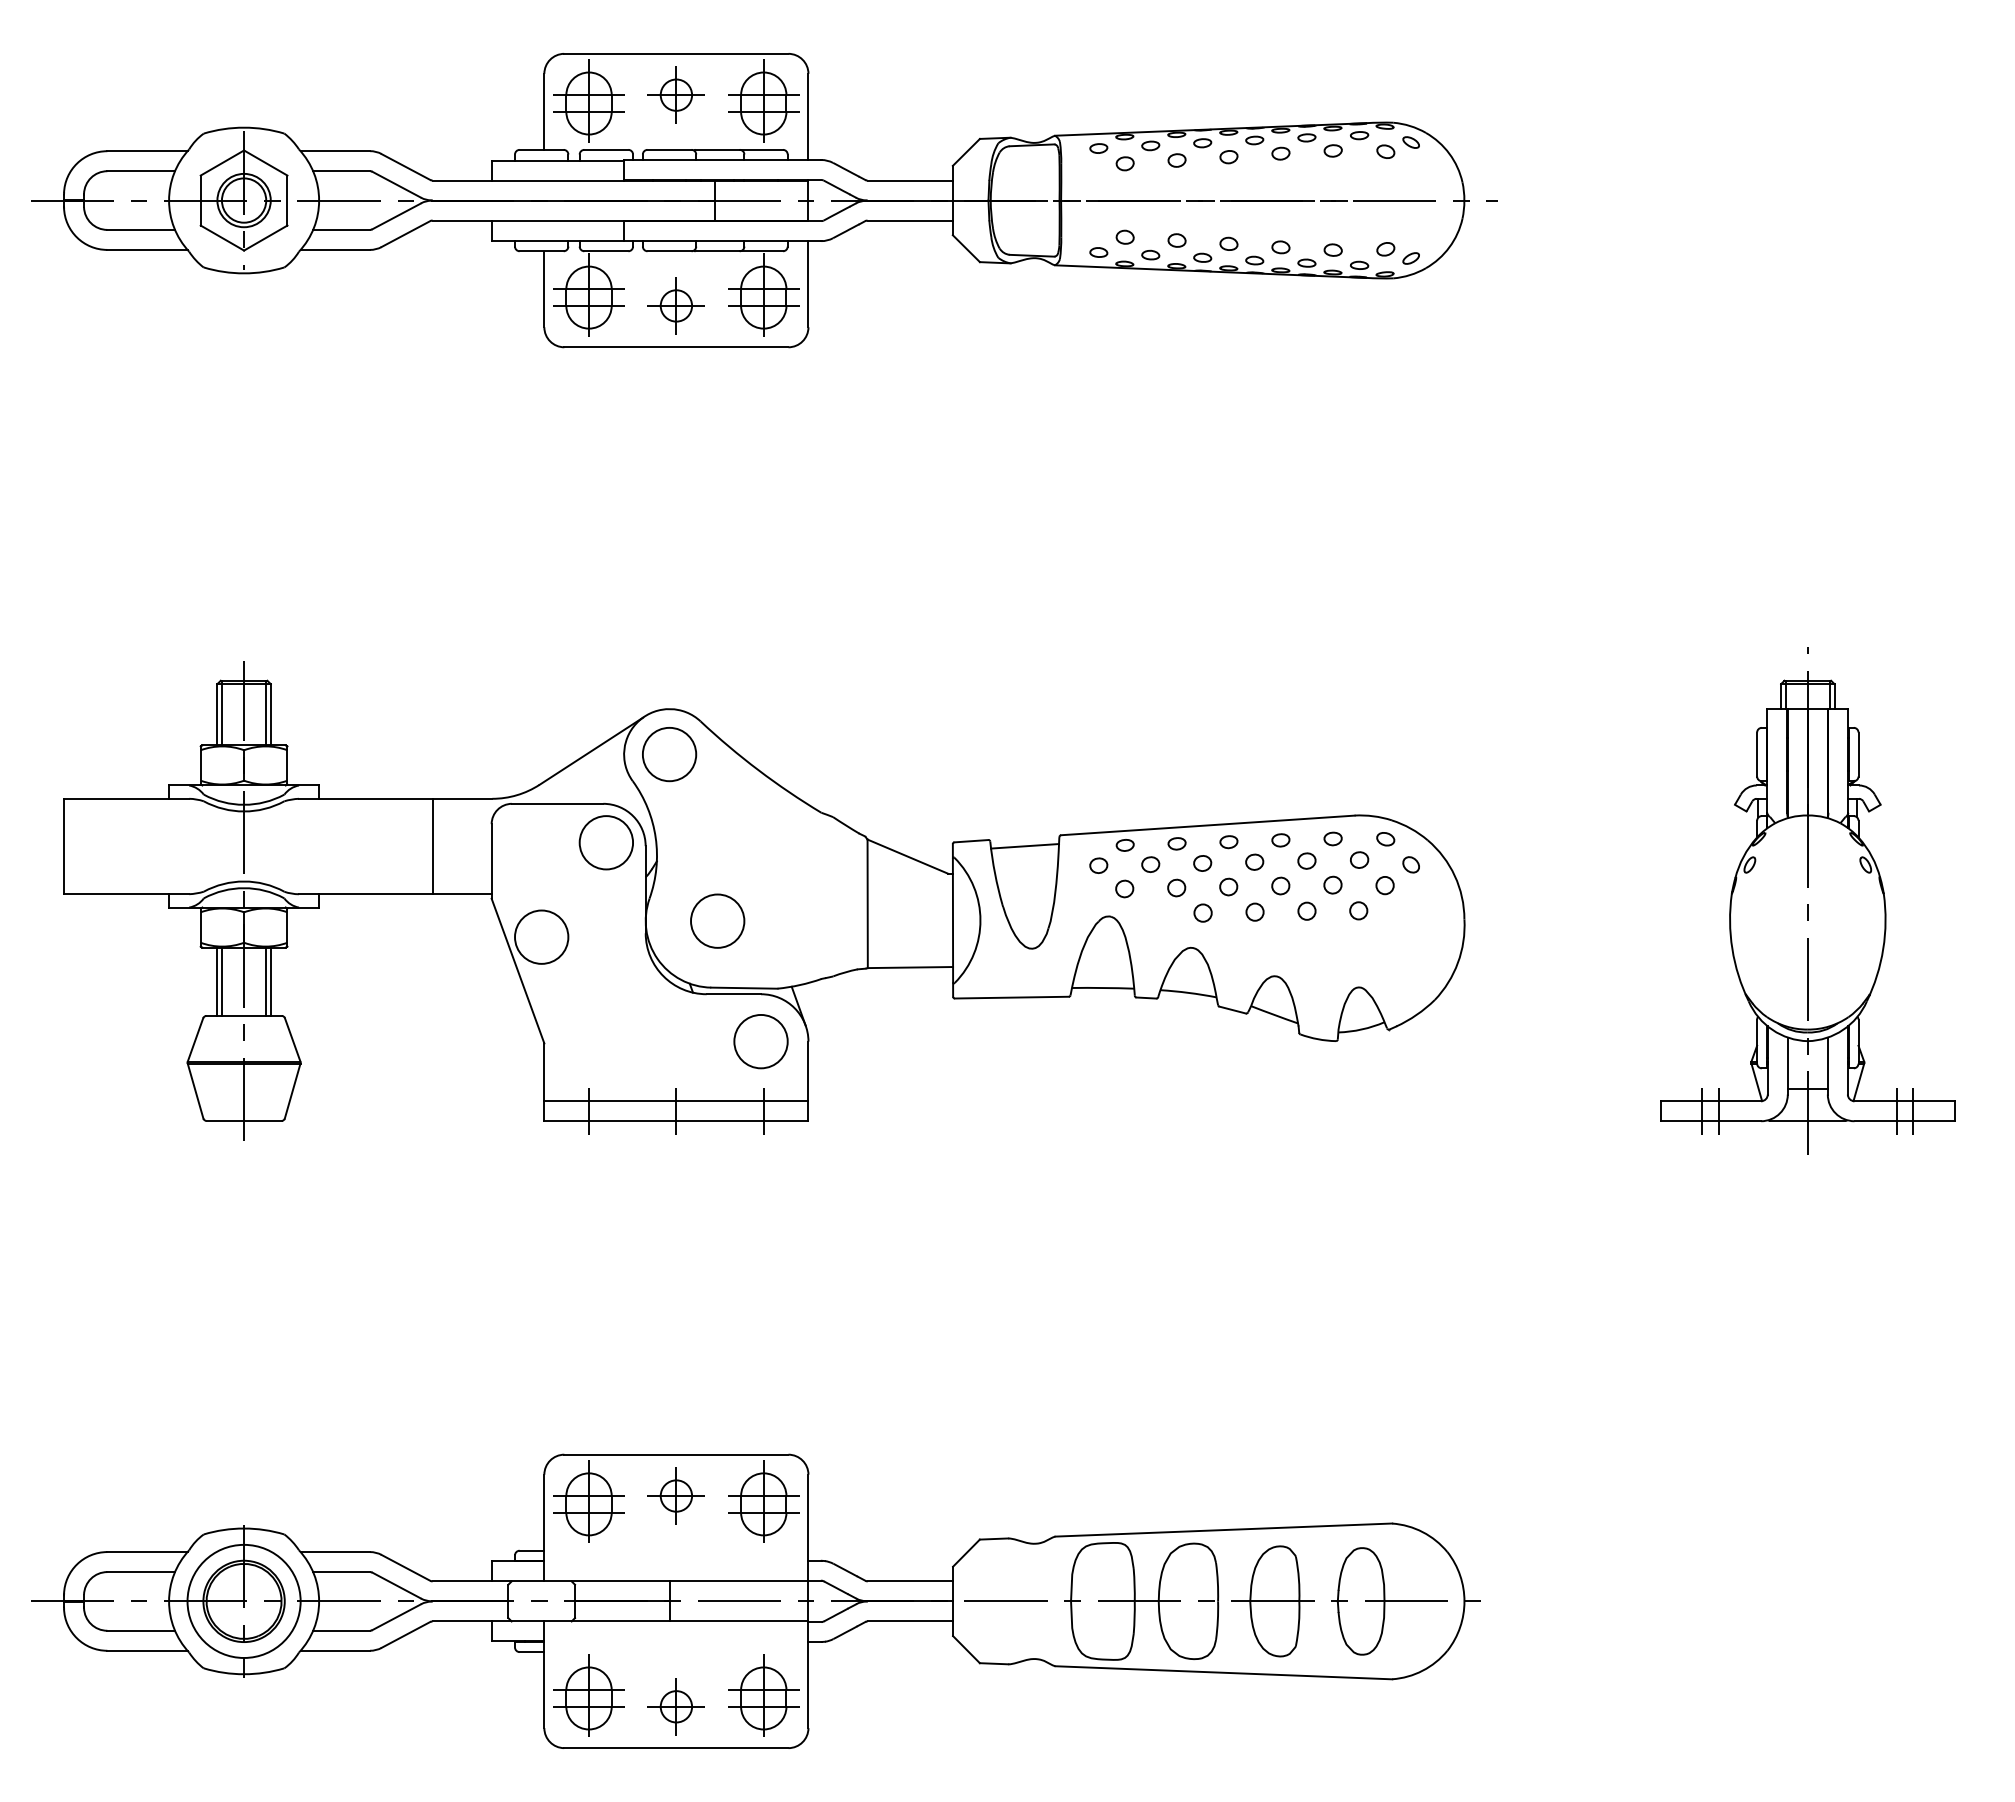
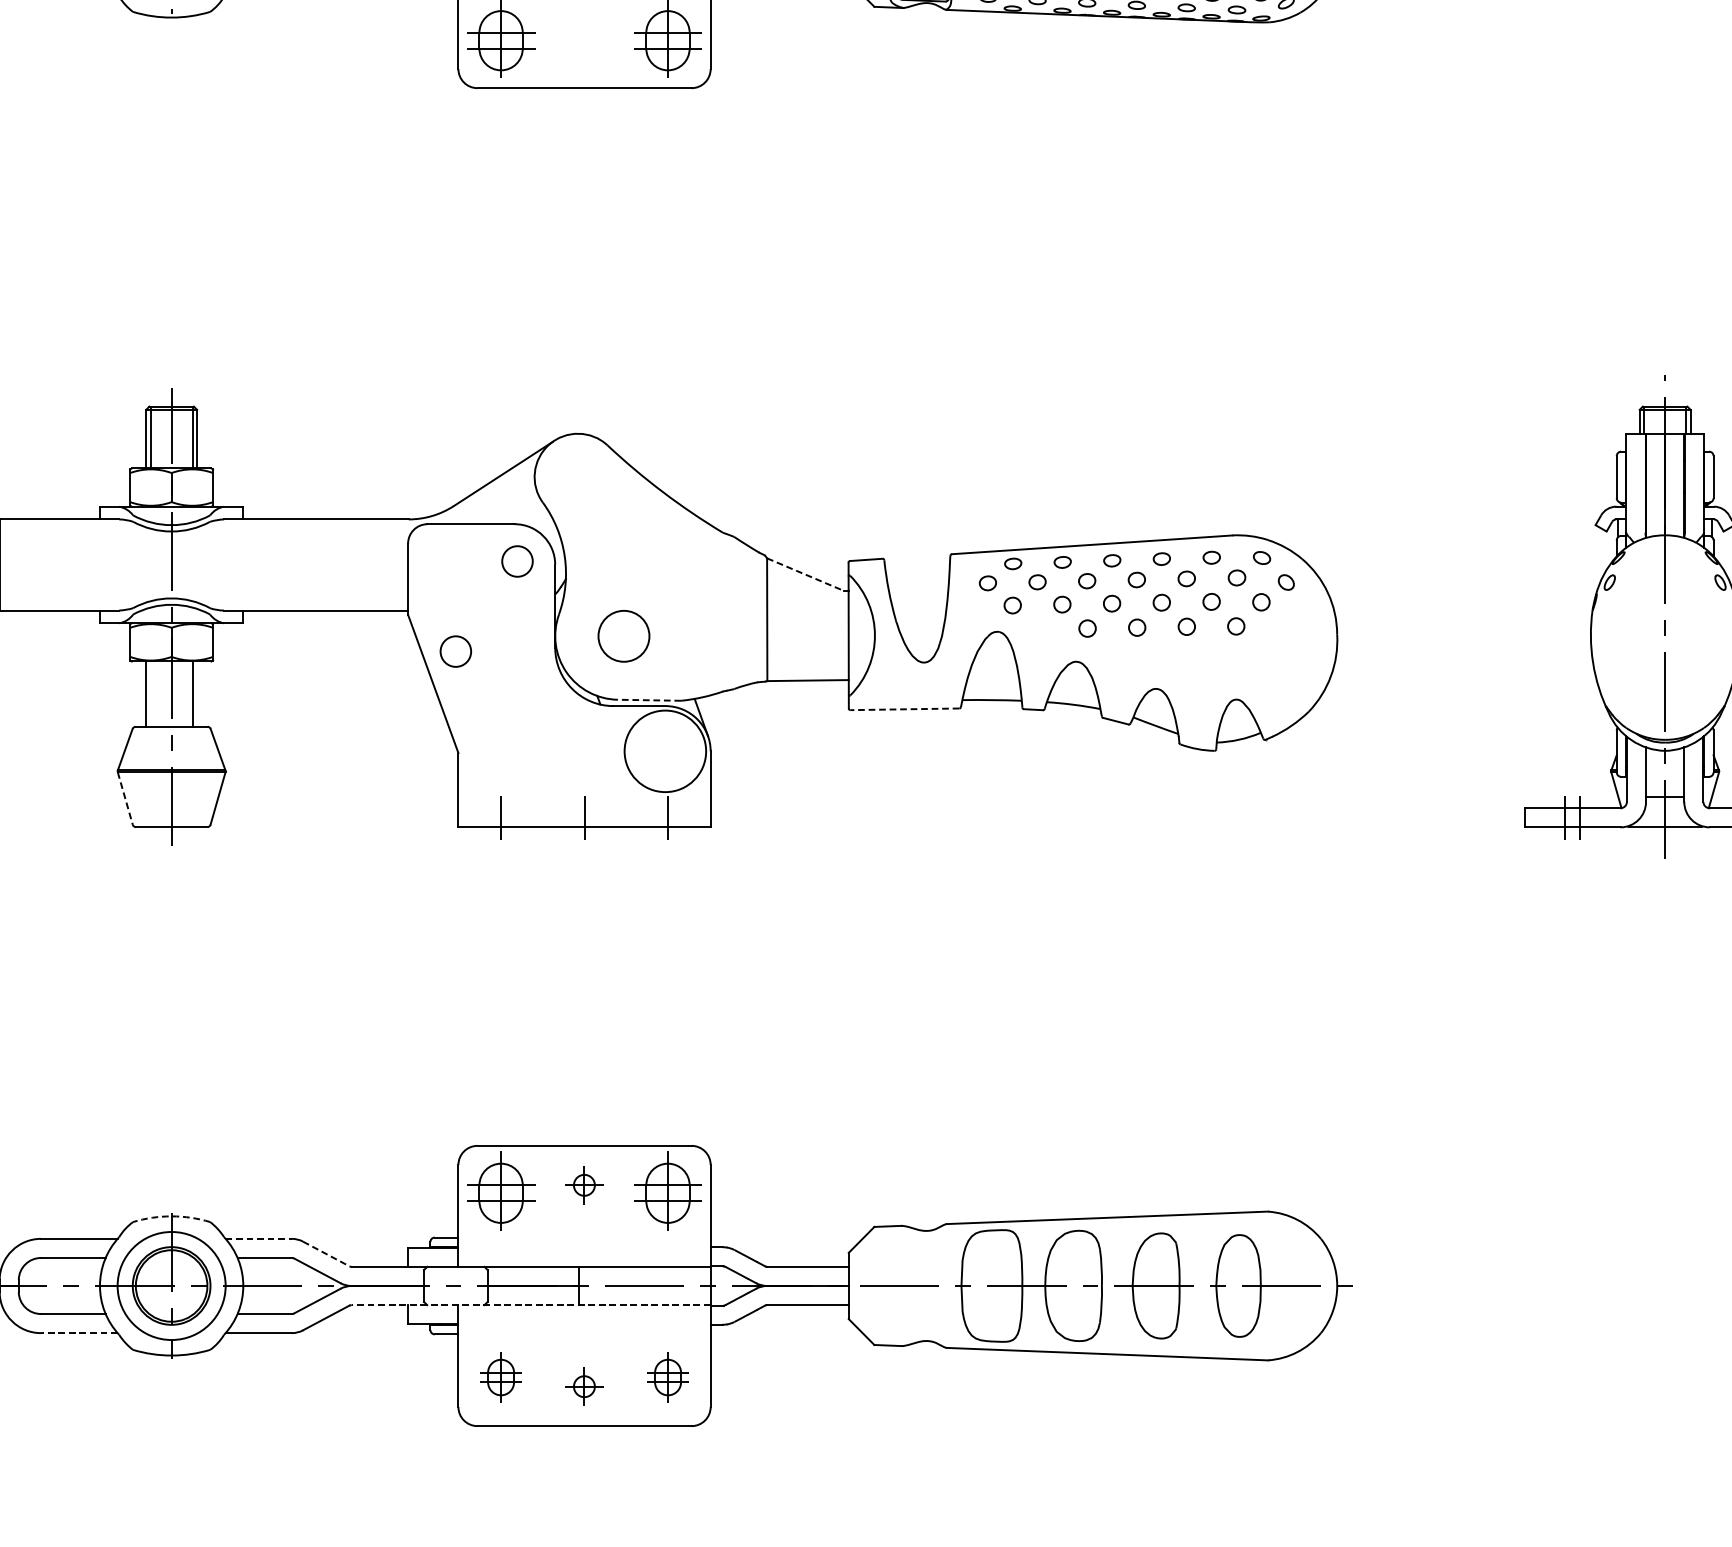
part: (675, 305) -> (583, 48), removed
circle: (669, 754) -> (577, 477), removed
circle: (605, 842) -> (516, 561), size x0.6
line: (432, 846) -> (351, 564), removed
line: (1025, 846) -> (917, 564), removed
line: (907, 856) -> (805, 574), solid -> dashed
circle: (541, 936) -> (455, 650), size x0.6
line: (221, 981) -> (150, 693), removed
line: (270, 981) -> (196, 693), removed
line: (743, 988) -> (648, 700), solid -> dashed
line: (1011, 997) -> (904, 709), solid -> dashed
circle: (760, 1041) -> (664, 751), size x1.6
line: (195, 1091) -> (125, 798), solid -> dashed
line: (676, 1101) -> (584, 808), removed
part: (675, 1495) -> (583, 1184), size x0.7
arc: (244, 1528) -> (172, 1216), solid -> dashed
line: (335, 1552) -> (258, 1239), solid -> dashed
line: (406, 1567) -> (326, 1253), solid -> dashed
line: (620, 1621) -> (531, 1305), solid -> dashed
line: (147, 1650) -> (79, 1332), solid -> dashed
part: (588, 1695) -> (500, 1375), size x0.6
part: (763, 1695) -> (667, 1375), size x0.6
part: (675, 1706) -> (583, 1386), size x0.7

